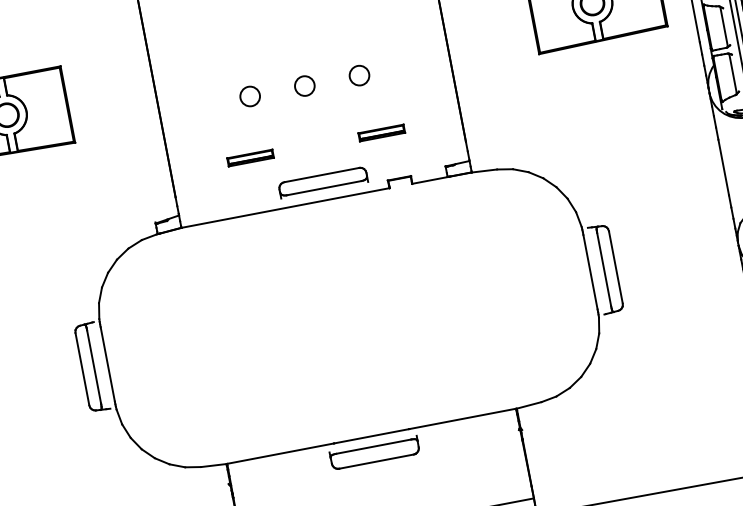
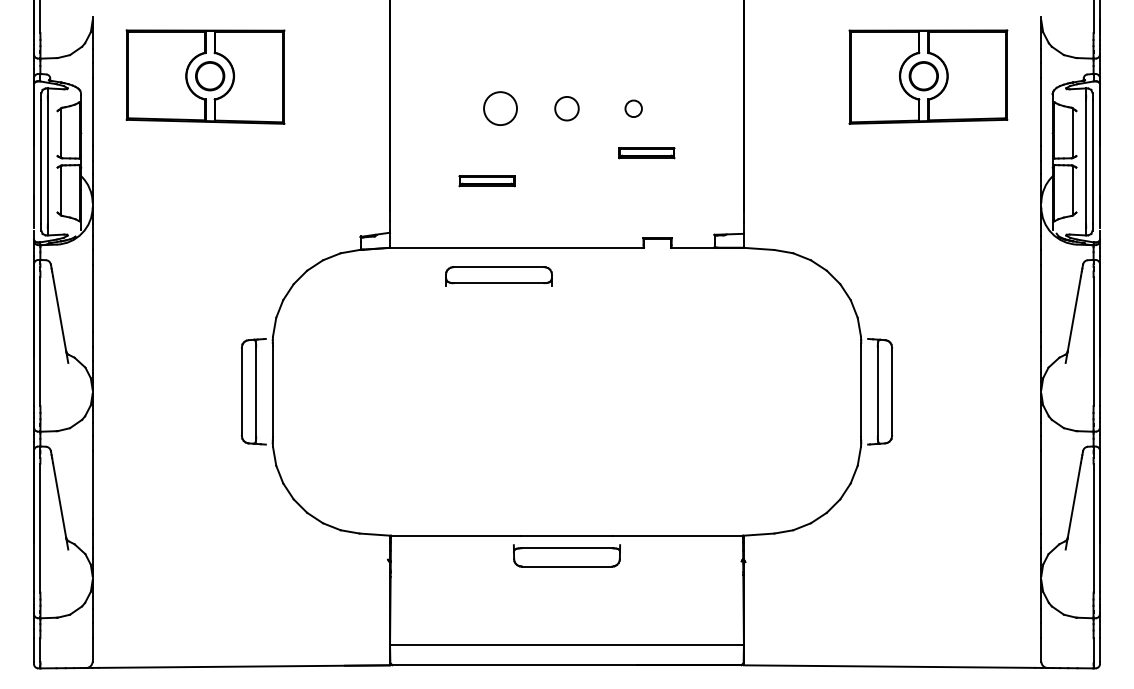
circle: (359, 75) -> (633, 108), size x0.7
circle: (249, 96) -> (499, 108), size x1.4
part: (381, 133) -> (646, 153), moved
part: (322, 182) -> (498, 276), moved

